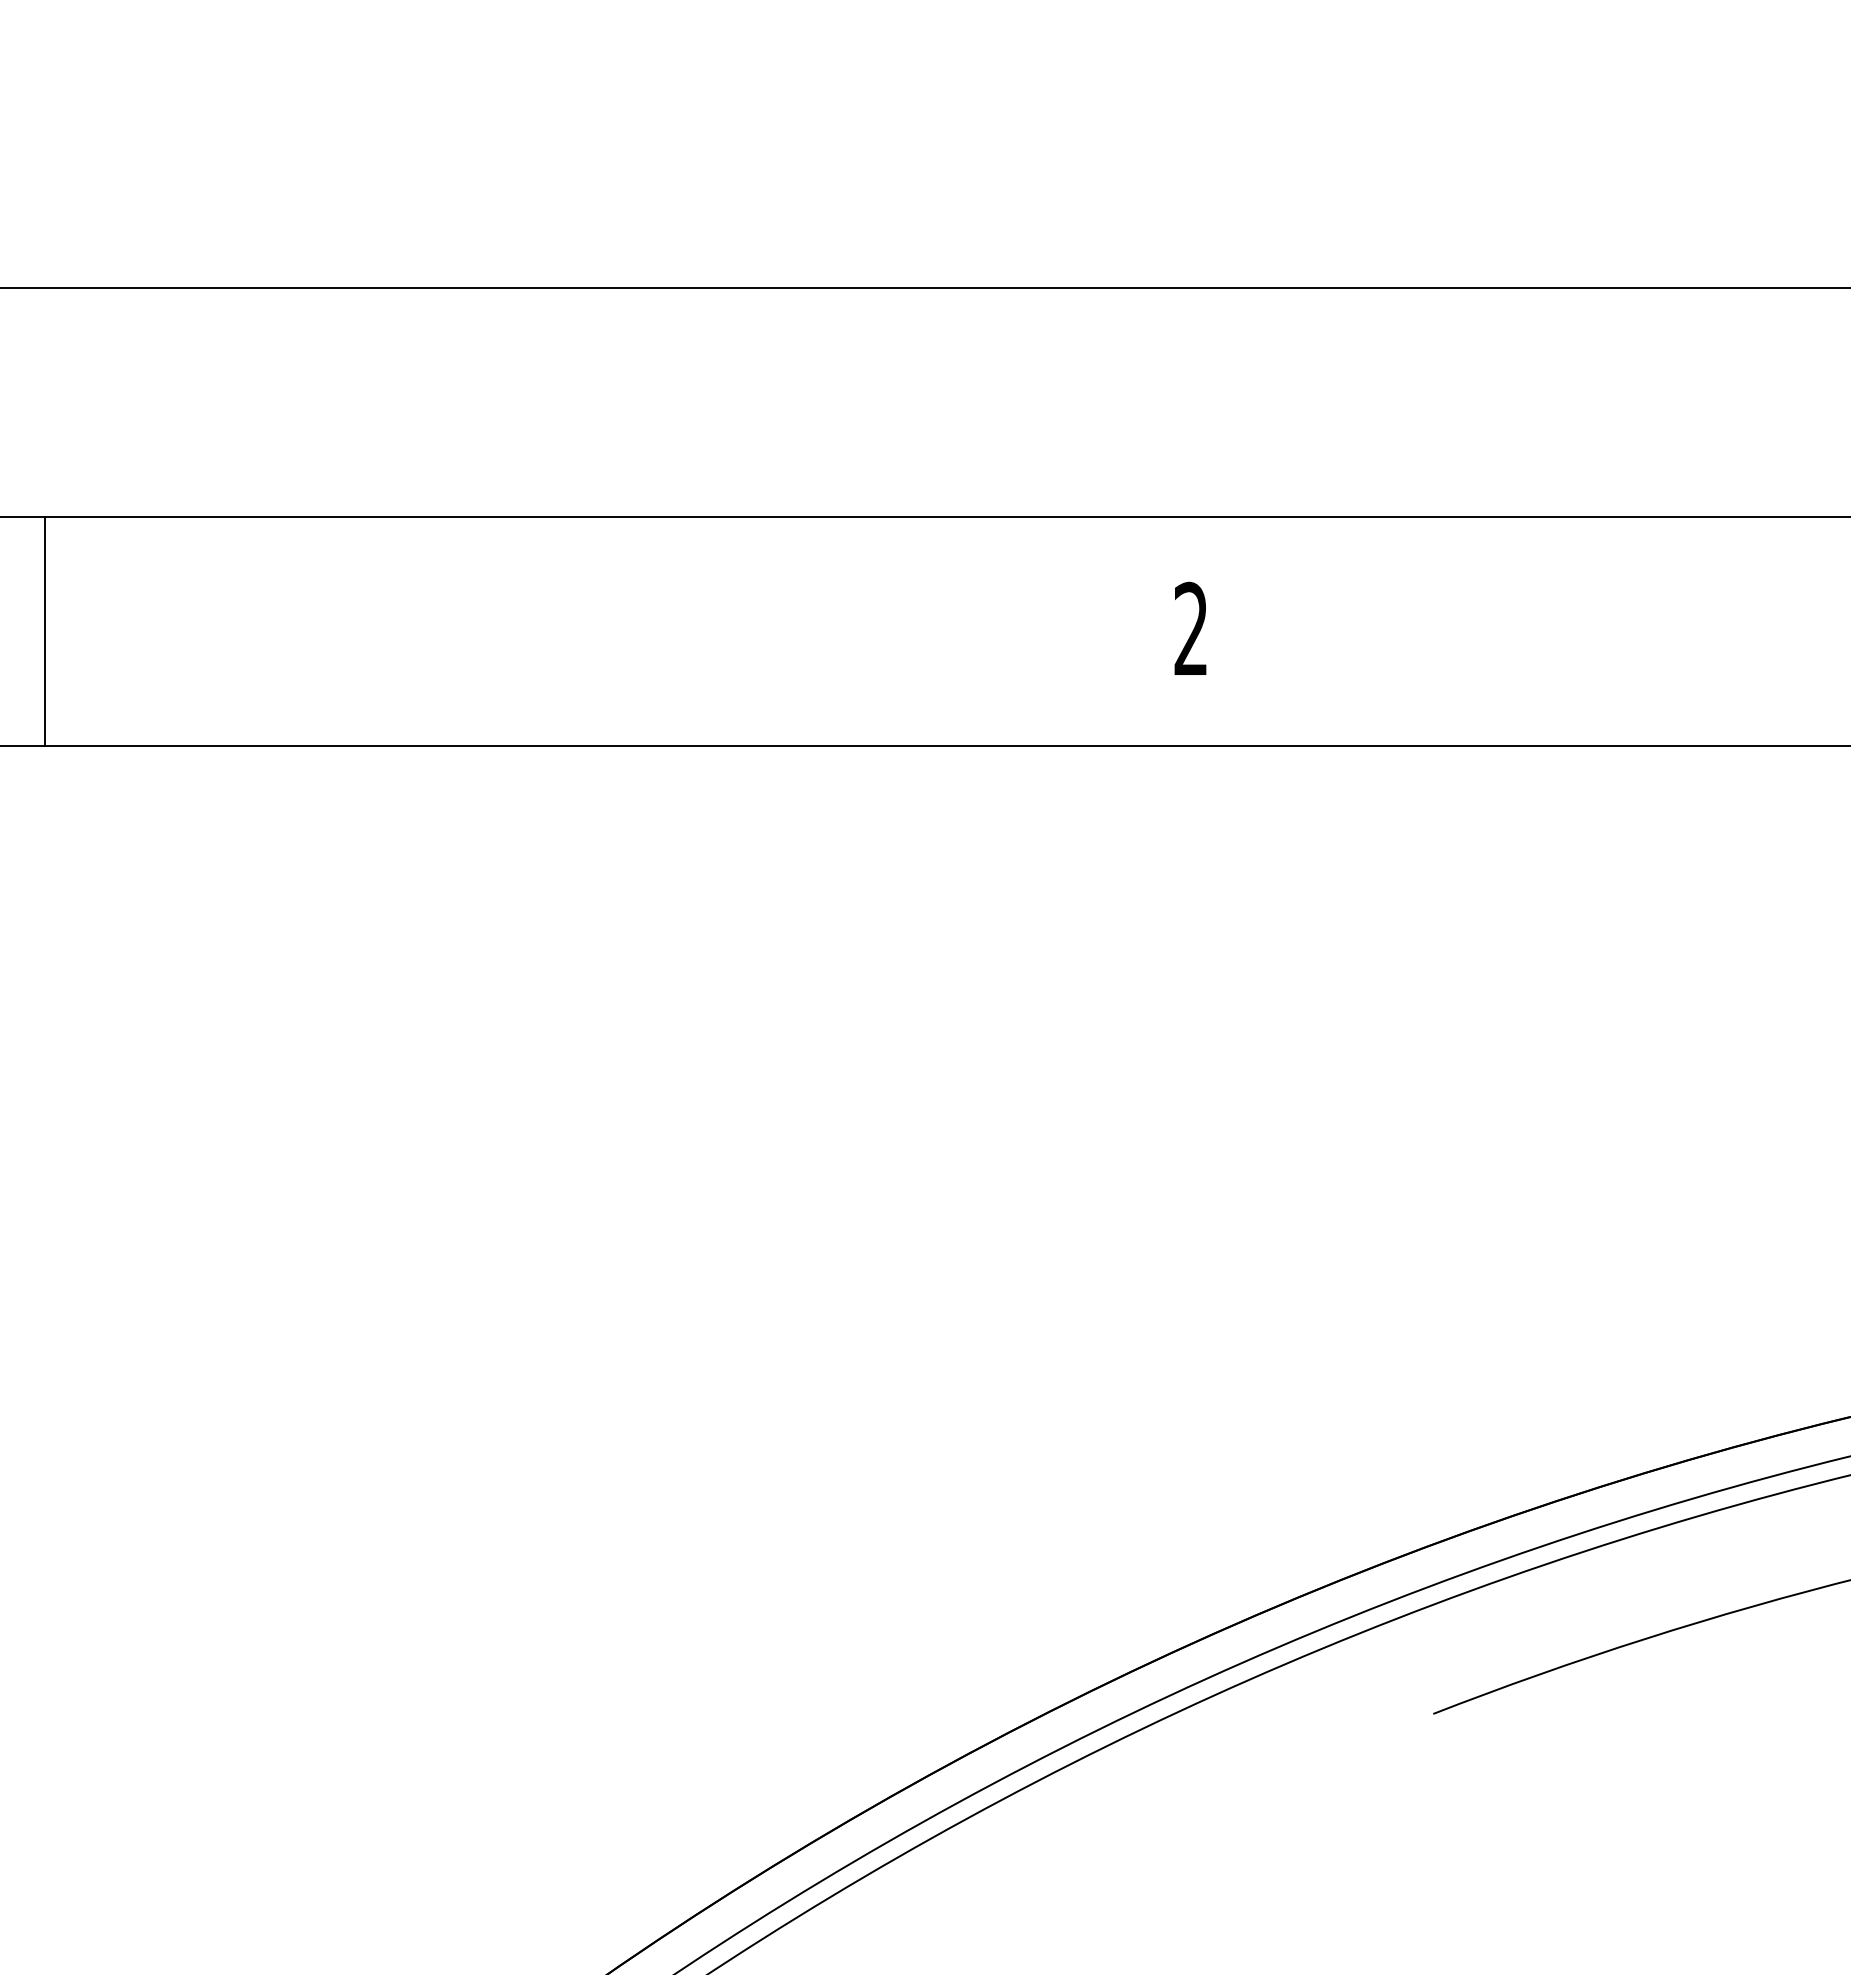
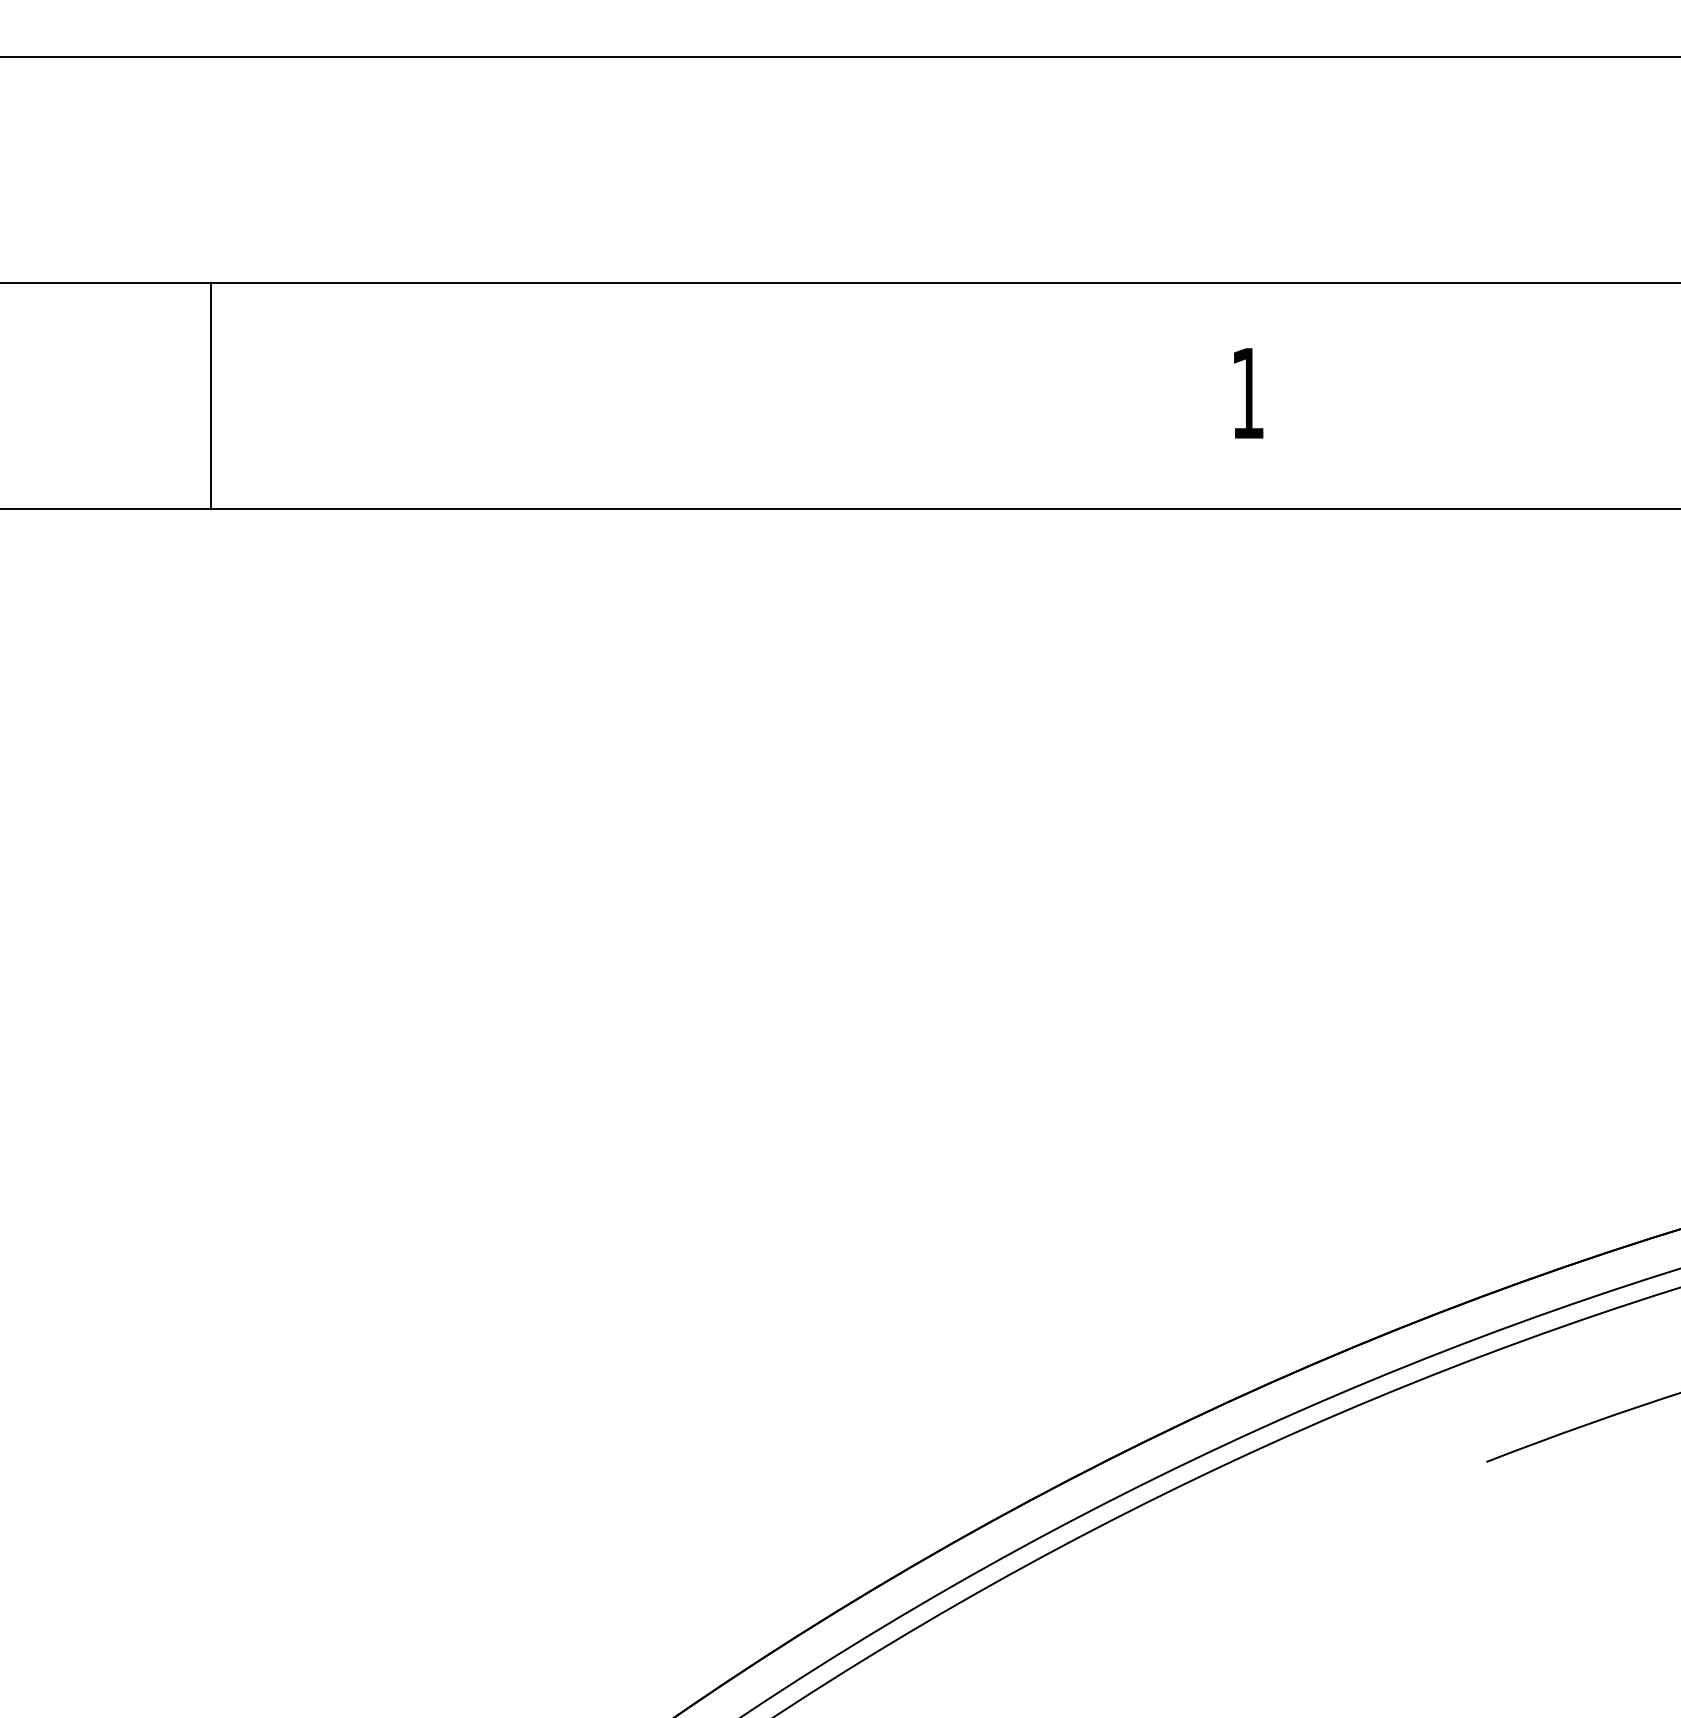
text: (1190, 627) -> (1247, 391), 2 -> 1
line: (44, 631) -> (210, 395), moved

